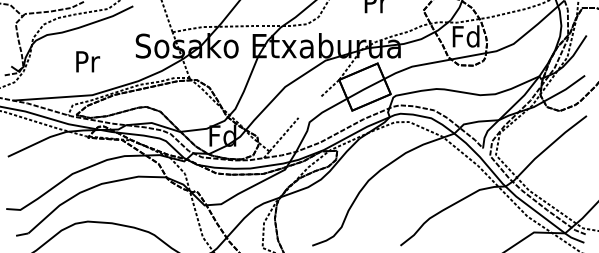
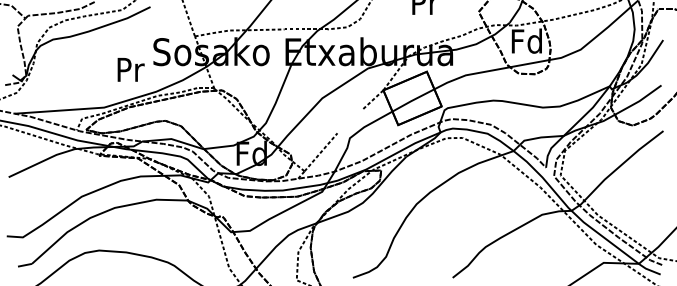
text: (88, 61) -> (131, 69), moved

